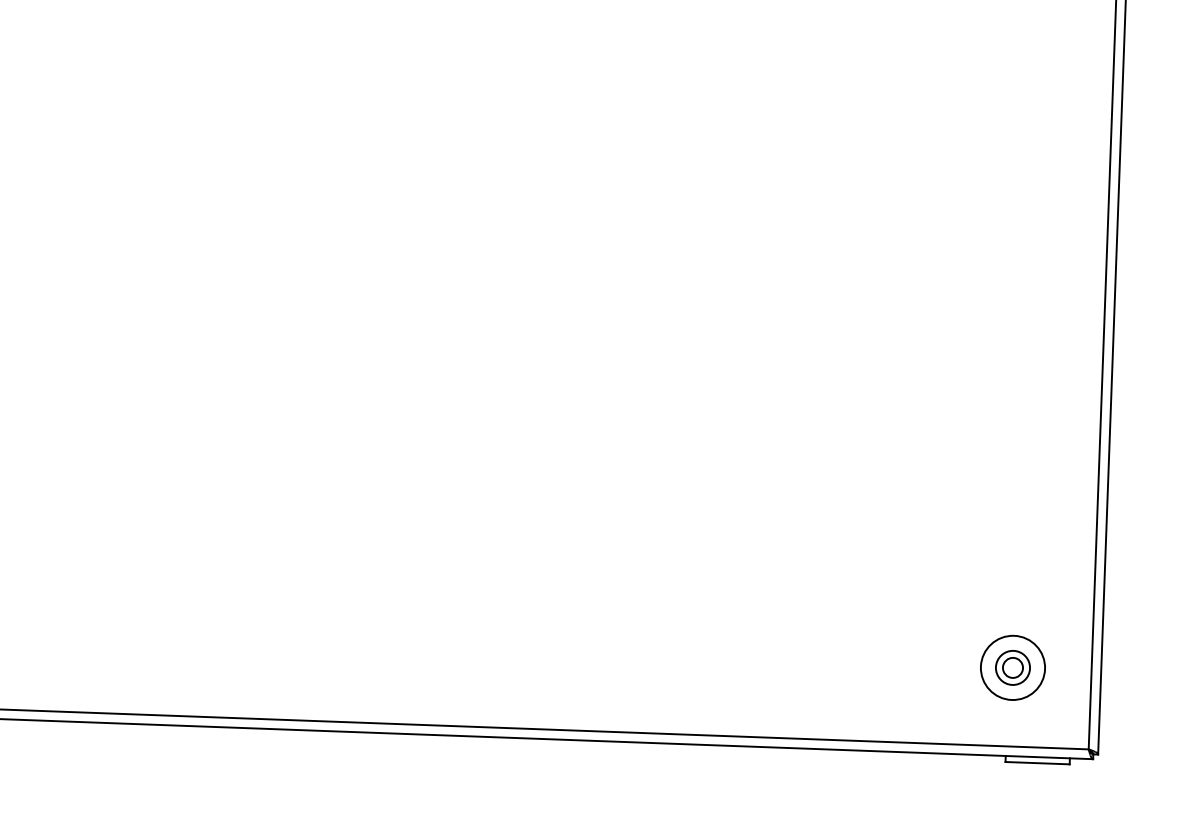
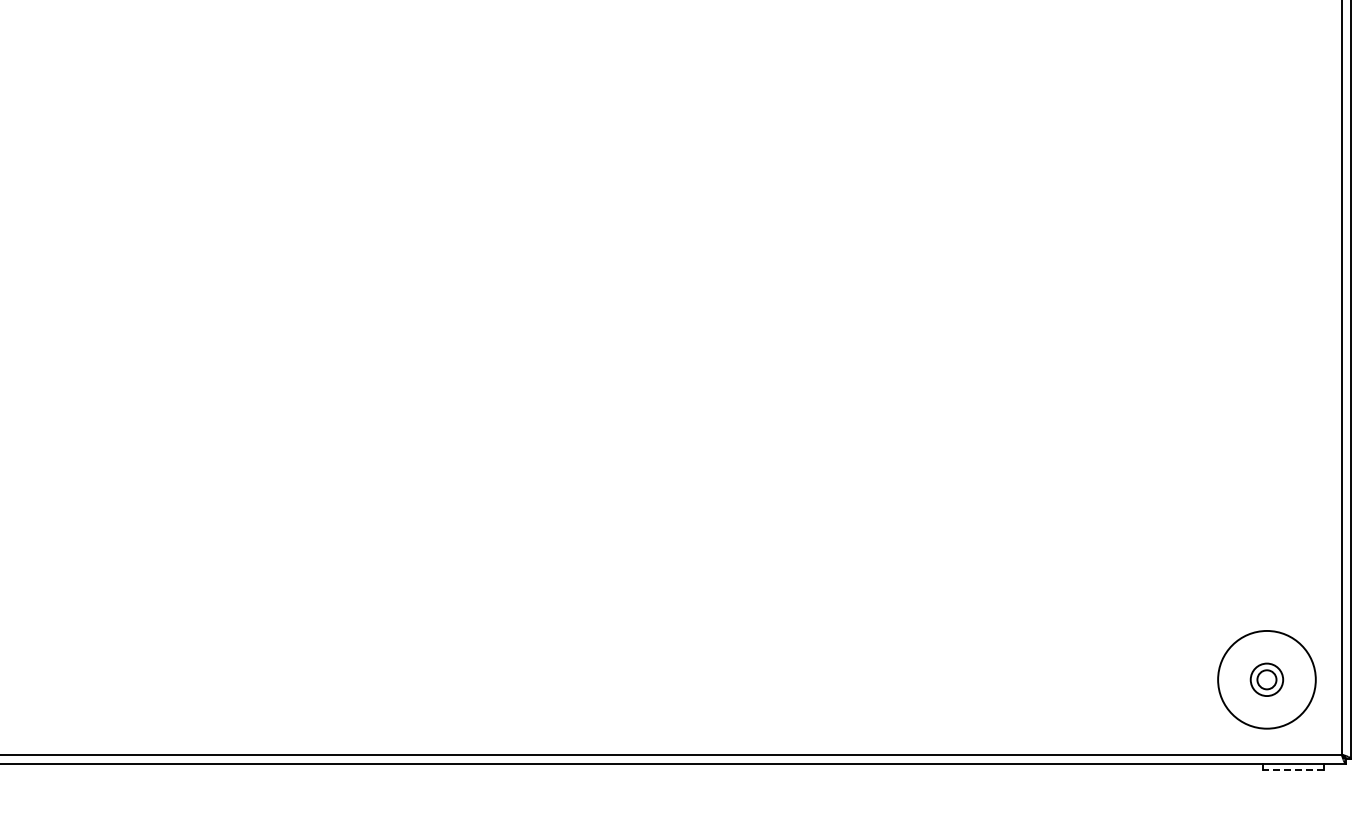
circle: (1012, 667) -> (1266, 679), size x1.6
line: (1037, 763) -> (1293, 769), solid -> dashed

